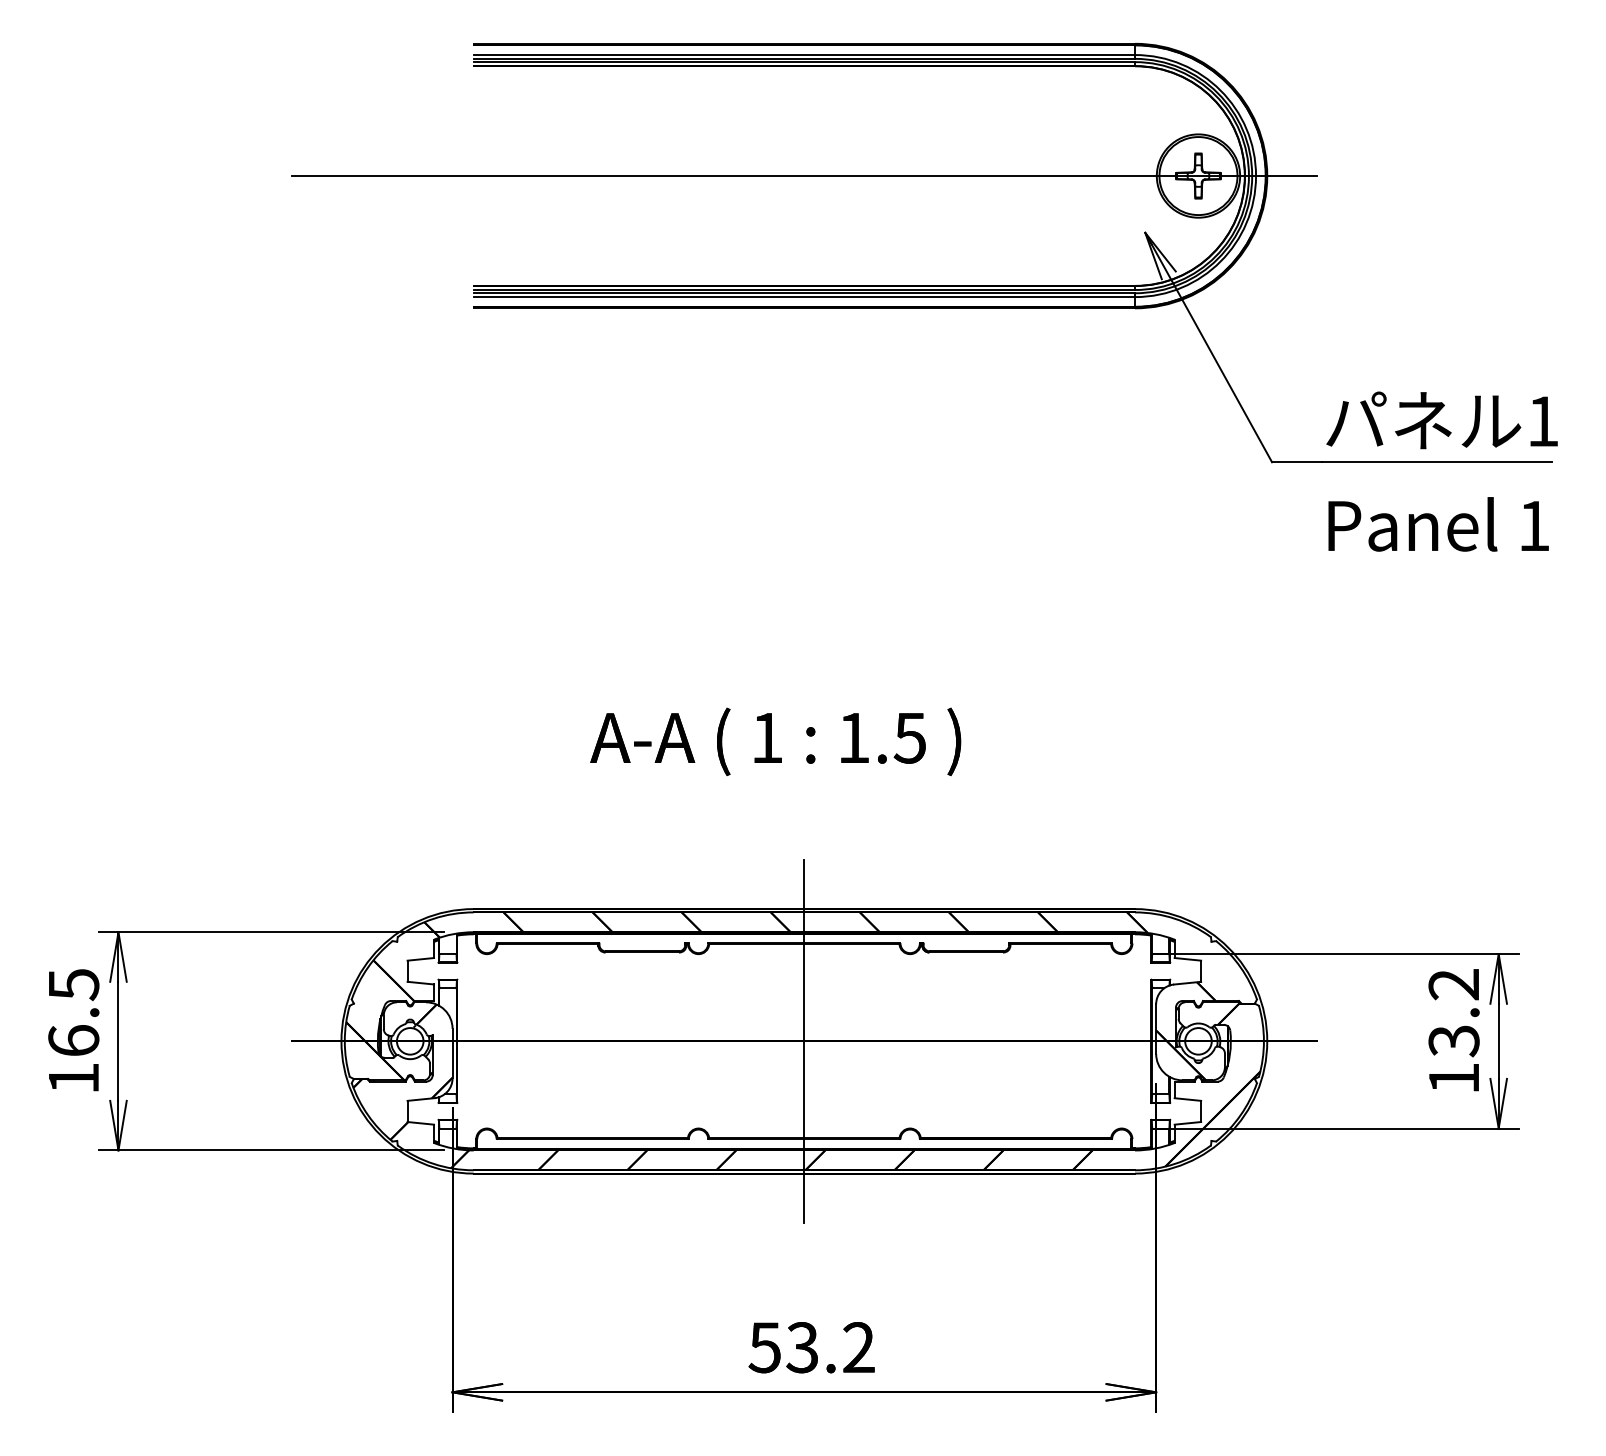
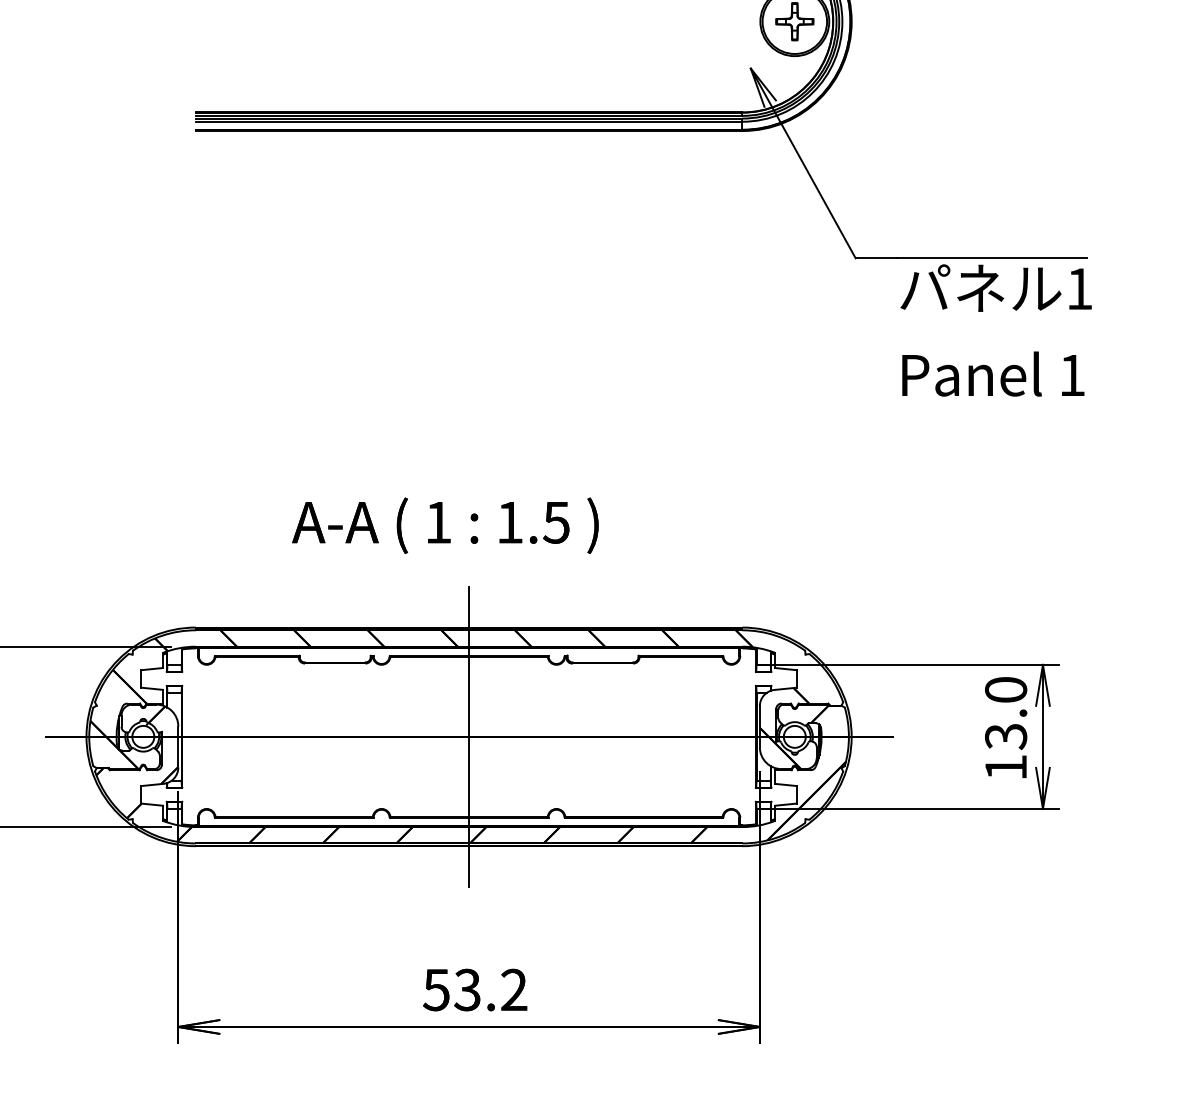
line: (803, 176) -> (468, 22), removed
text: (1441, 471) -> (995, 330), moved
text: (775, 741) -> (445, 525), moved
text: (1453, 984) -> (1005, 689), 13.2 -> 13.0

